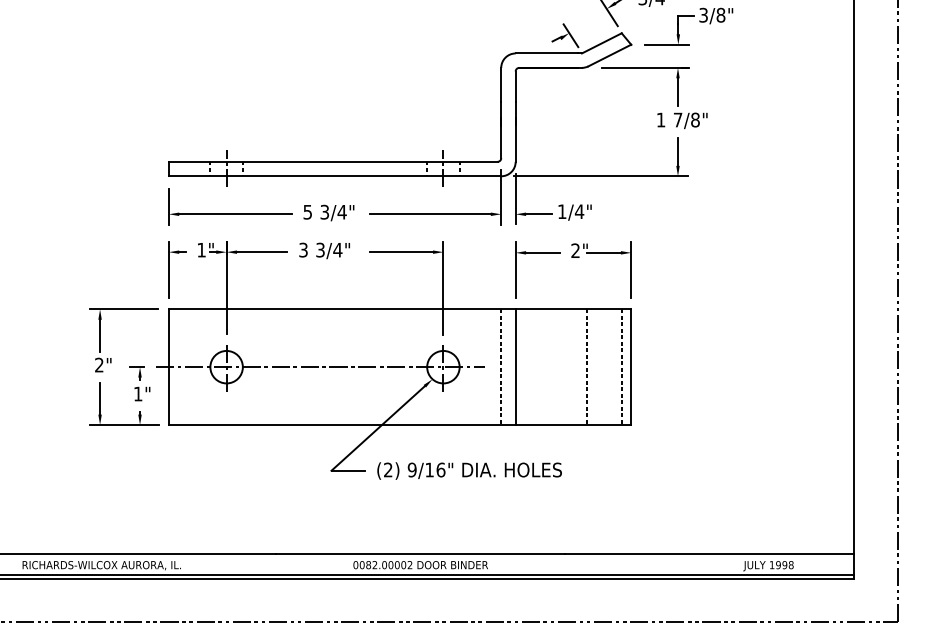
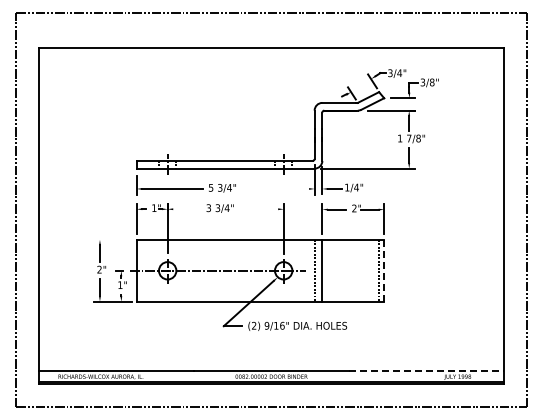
line: (429, 213) -> (276, 188), removed
line: (261, 252) -> (186, 209), removed
line: (401, 252) -> (261, 209), removed
line: (123, 308) -> (112, 239), removed
line: (586, 366) -> (360, 270), removed
line: (631, 366) -> (384, 270), solid -> dashed
line: (710, 553) -> (426, 370), solid -> dashed

